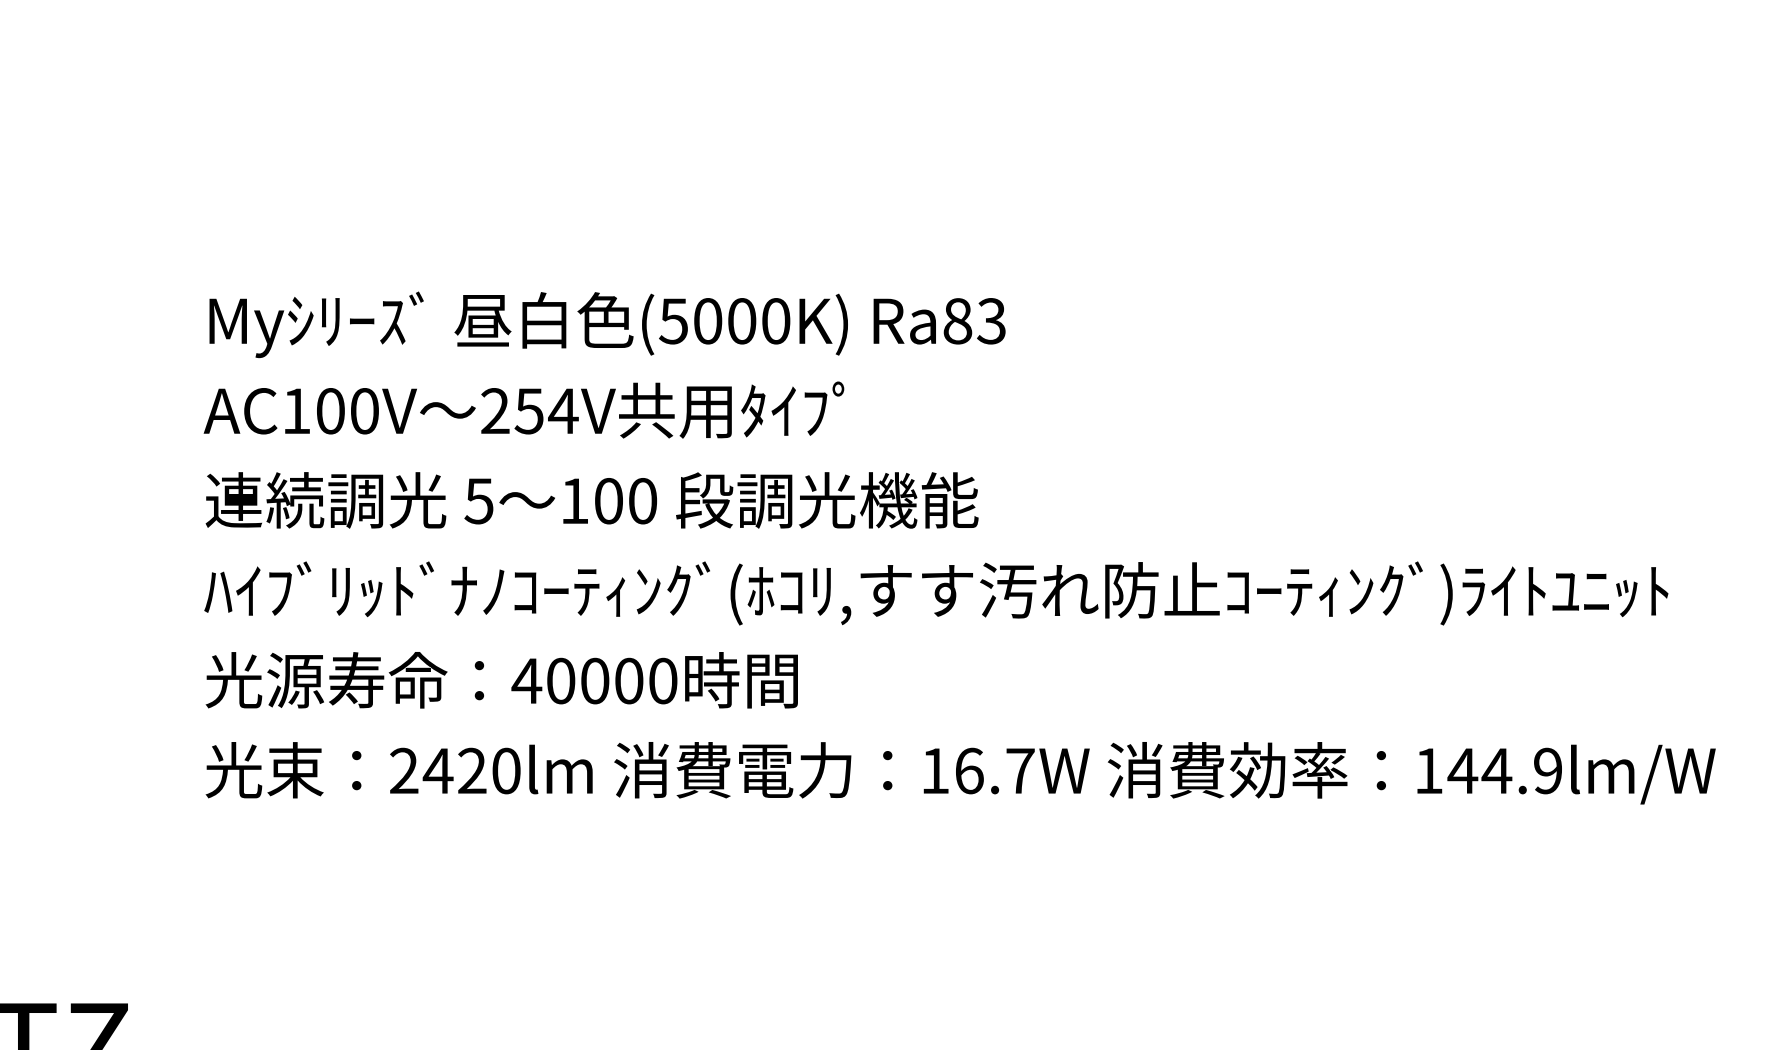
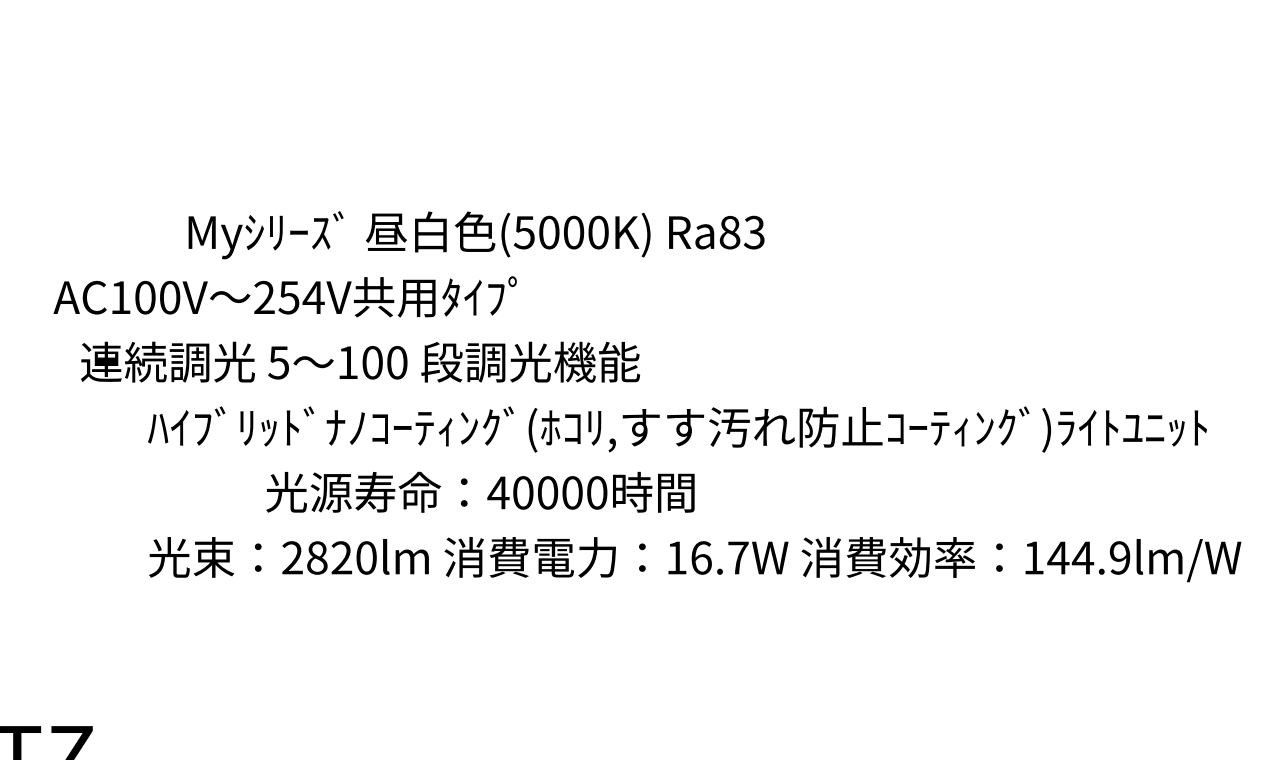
text: (607, 324) -> (476, 234), moved
text: (523, 409) -> (284, 296), moved
text: (591, 500) -> (360, 362), moved
text: (501, 680) -> (480, 492), moved
text: (437, 771) -> (316, 558), 2420lm -> 2820lm

